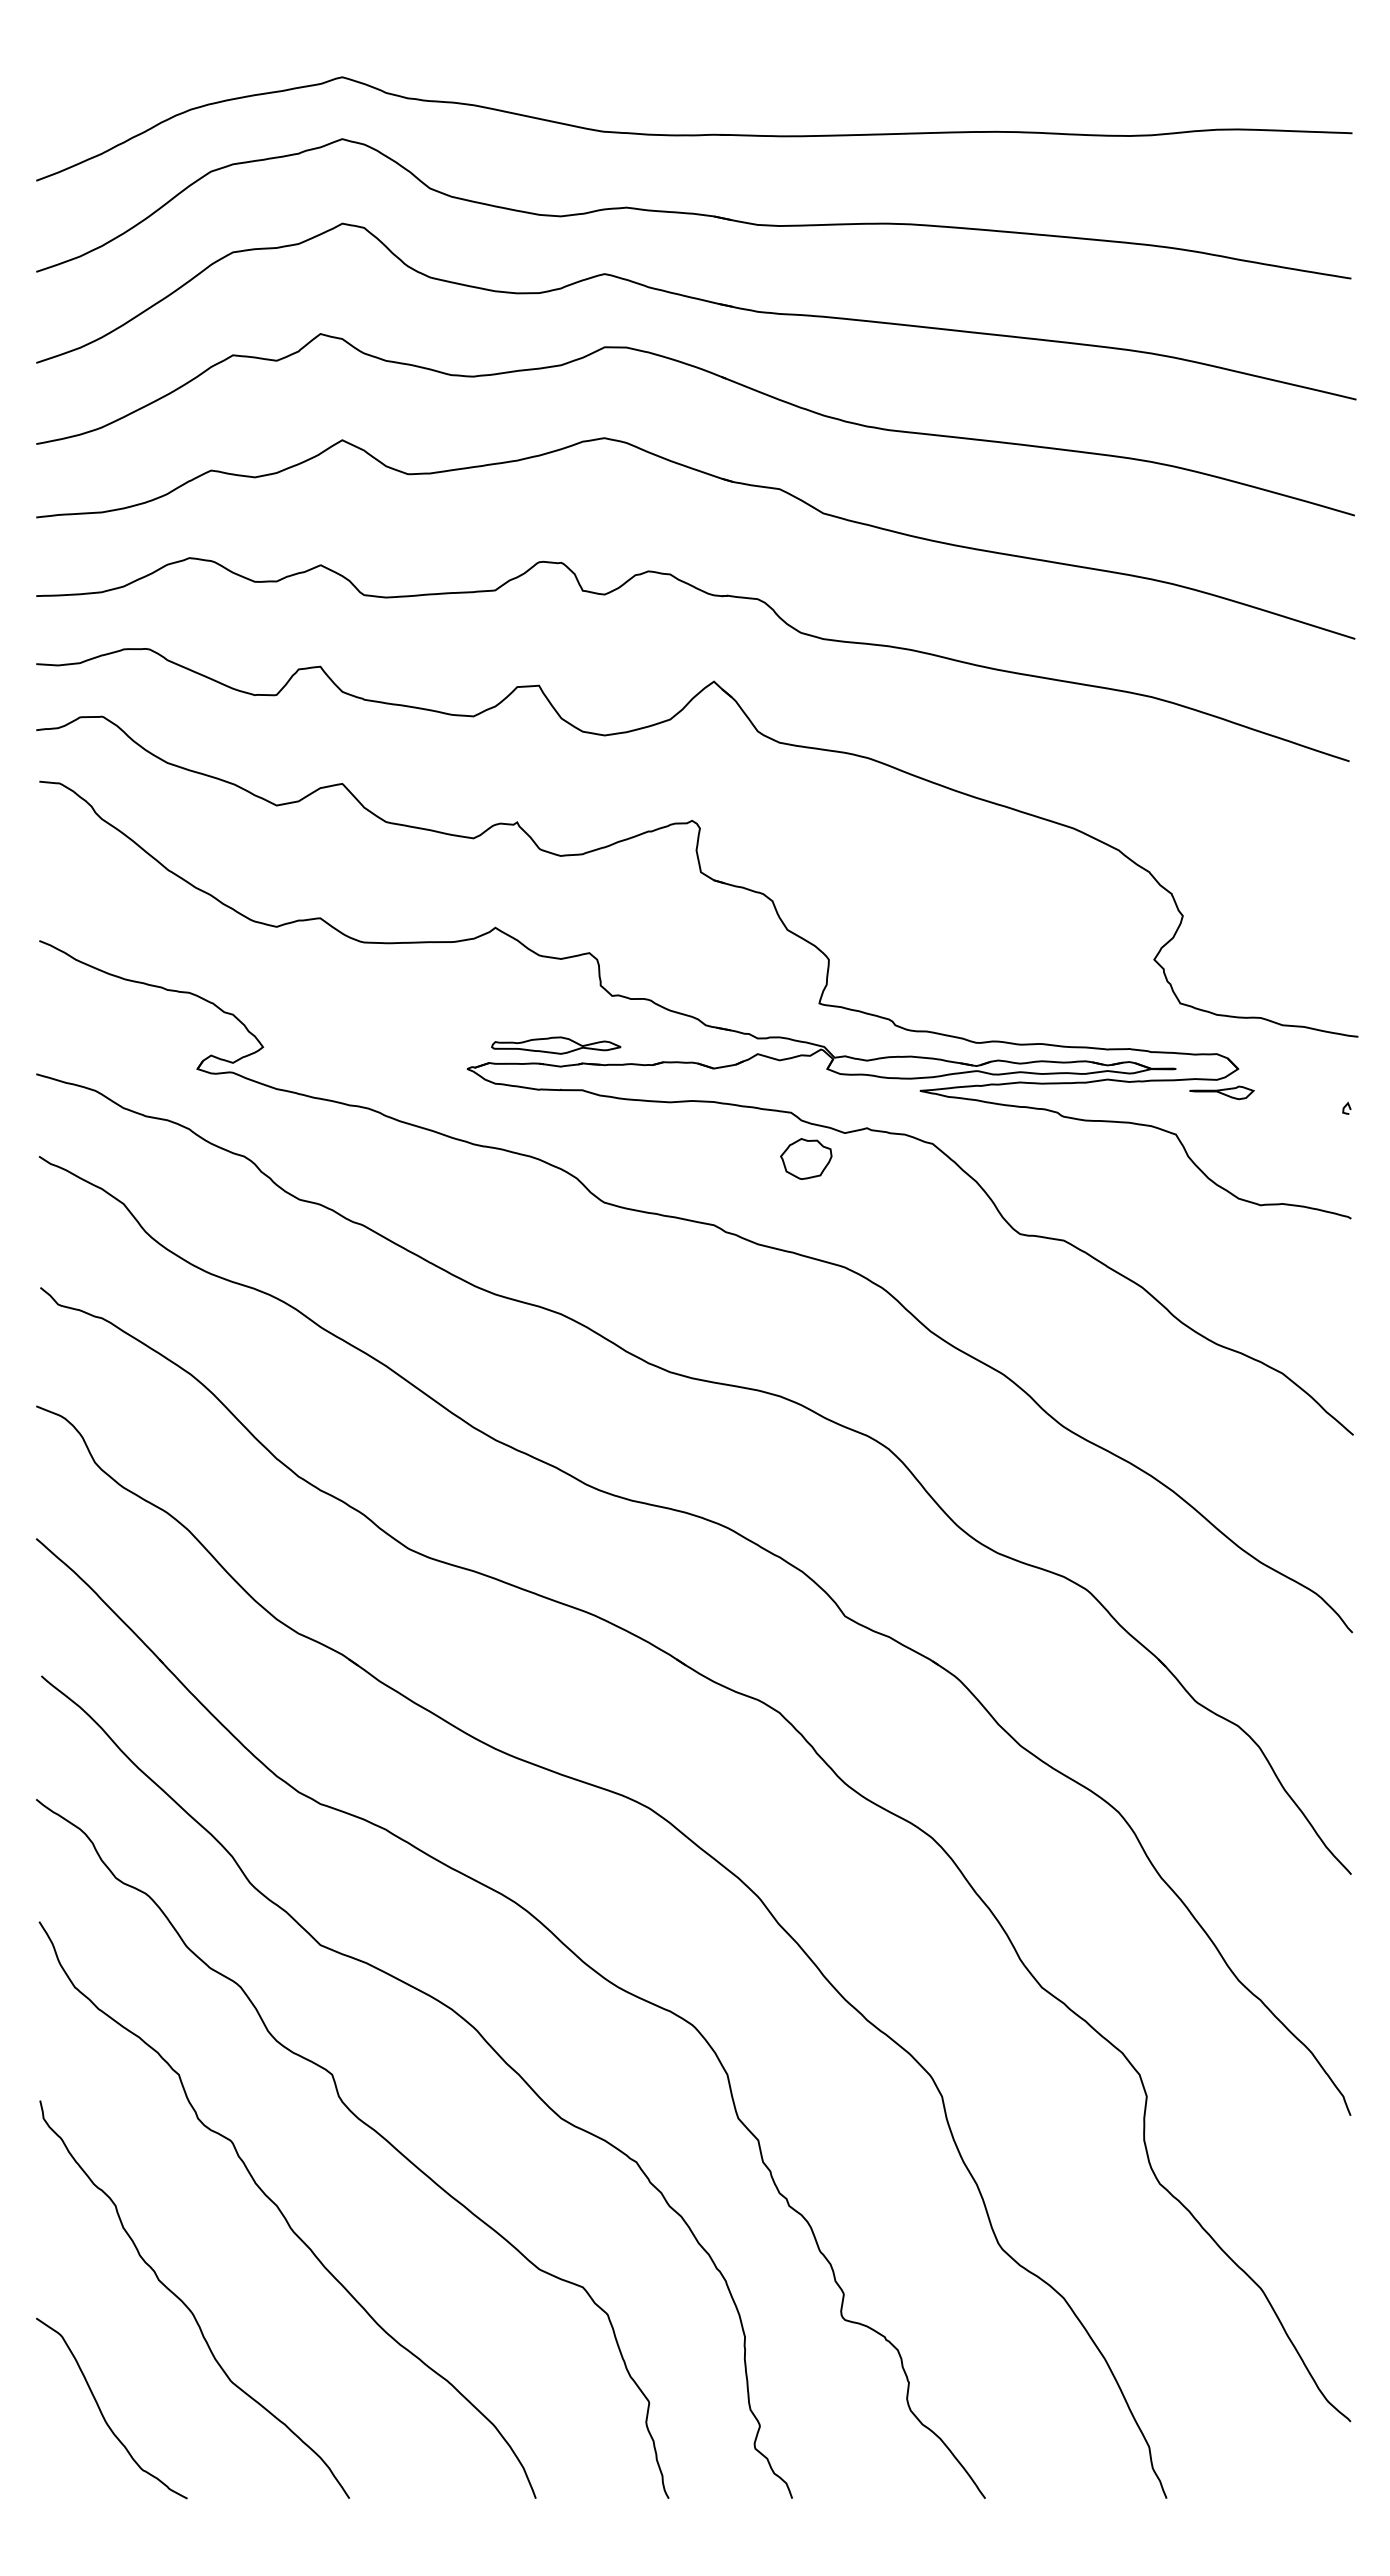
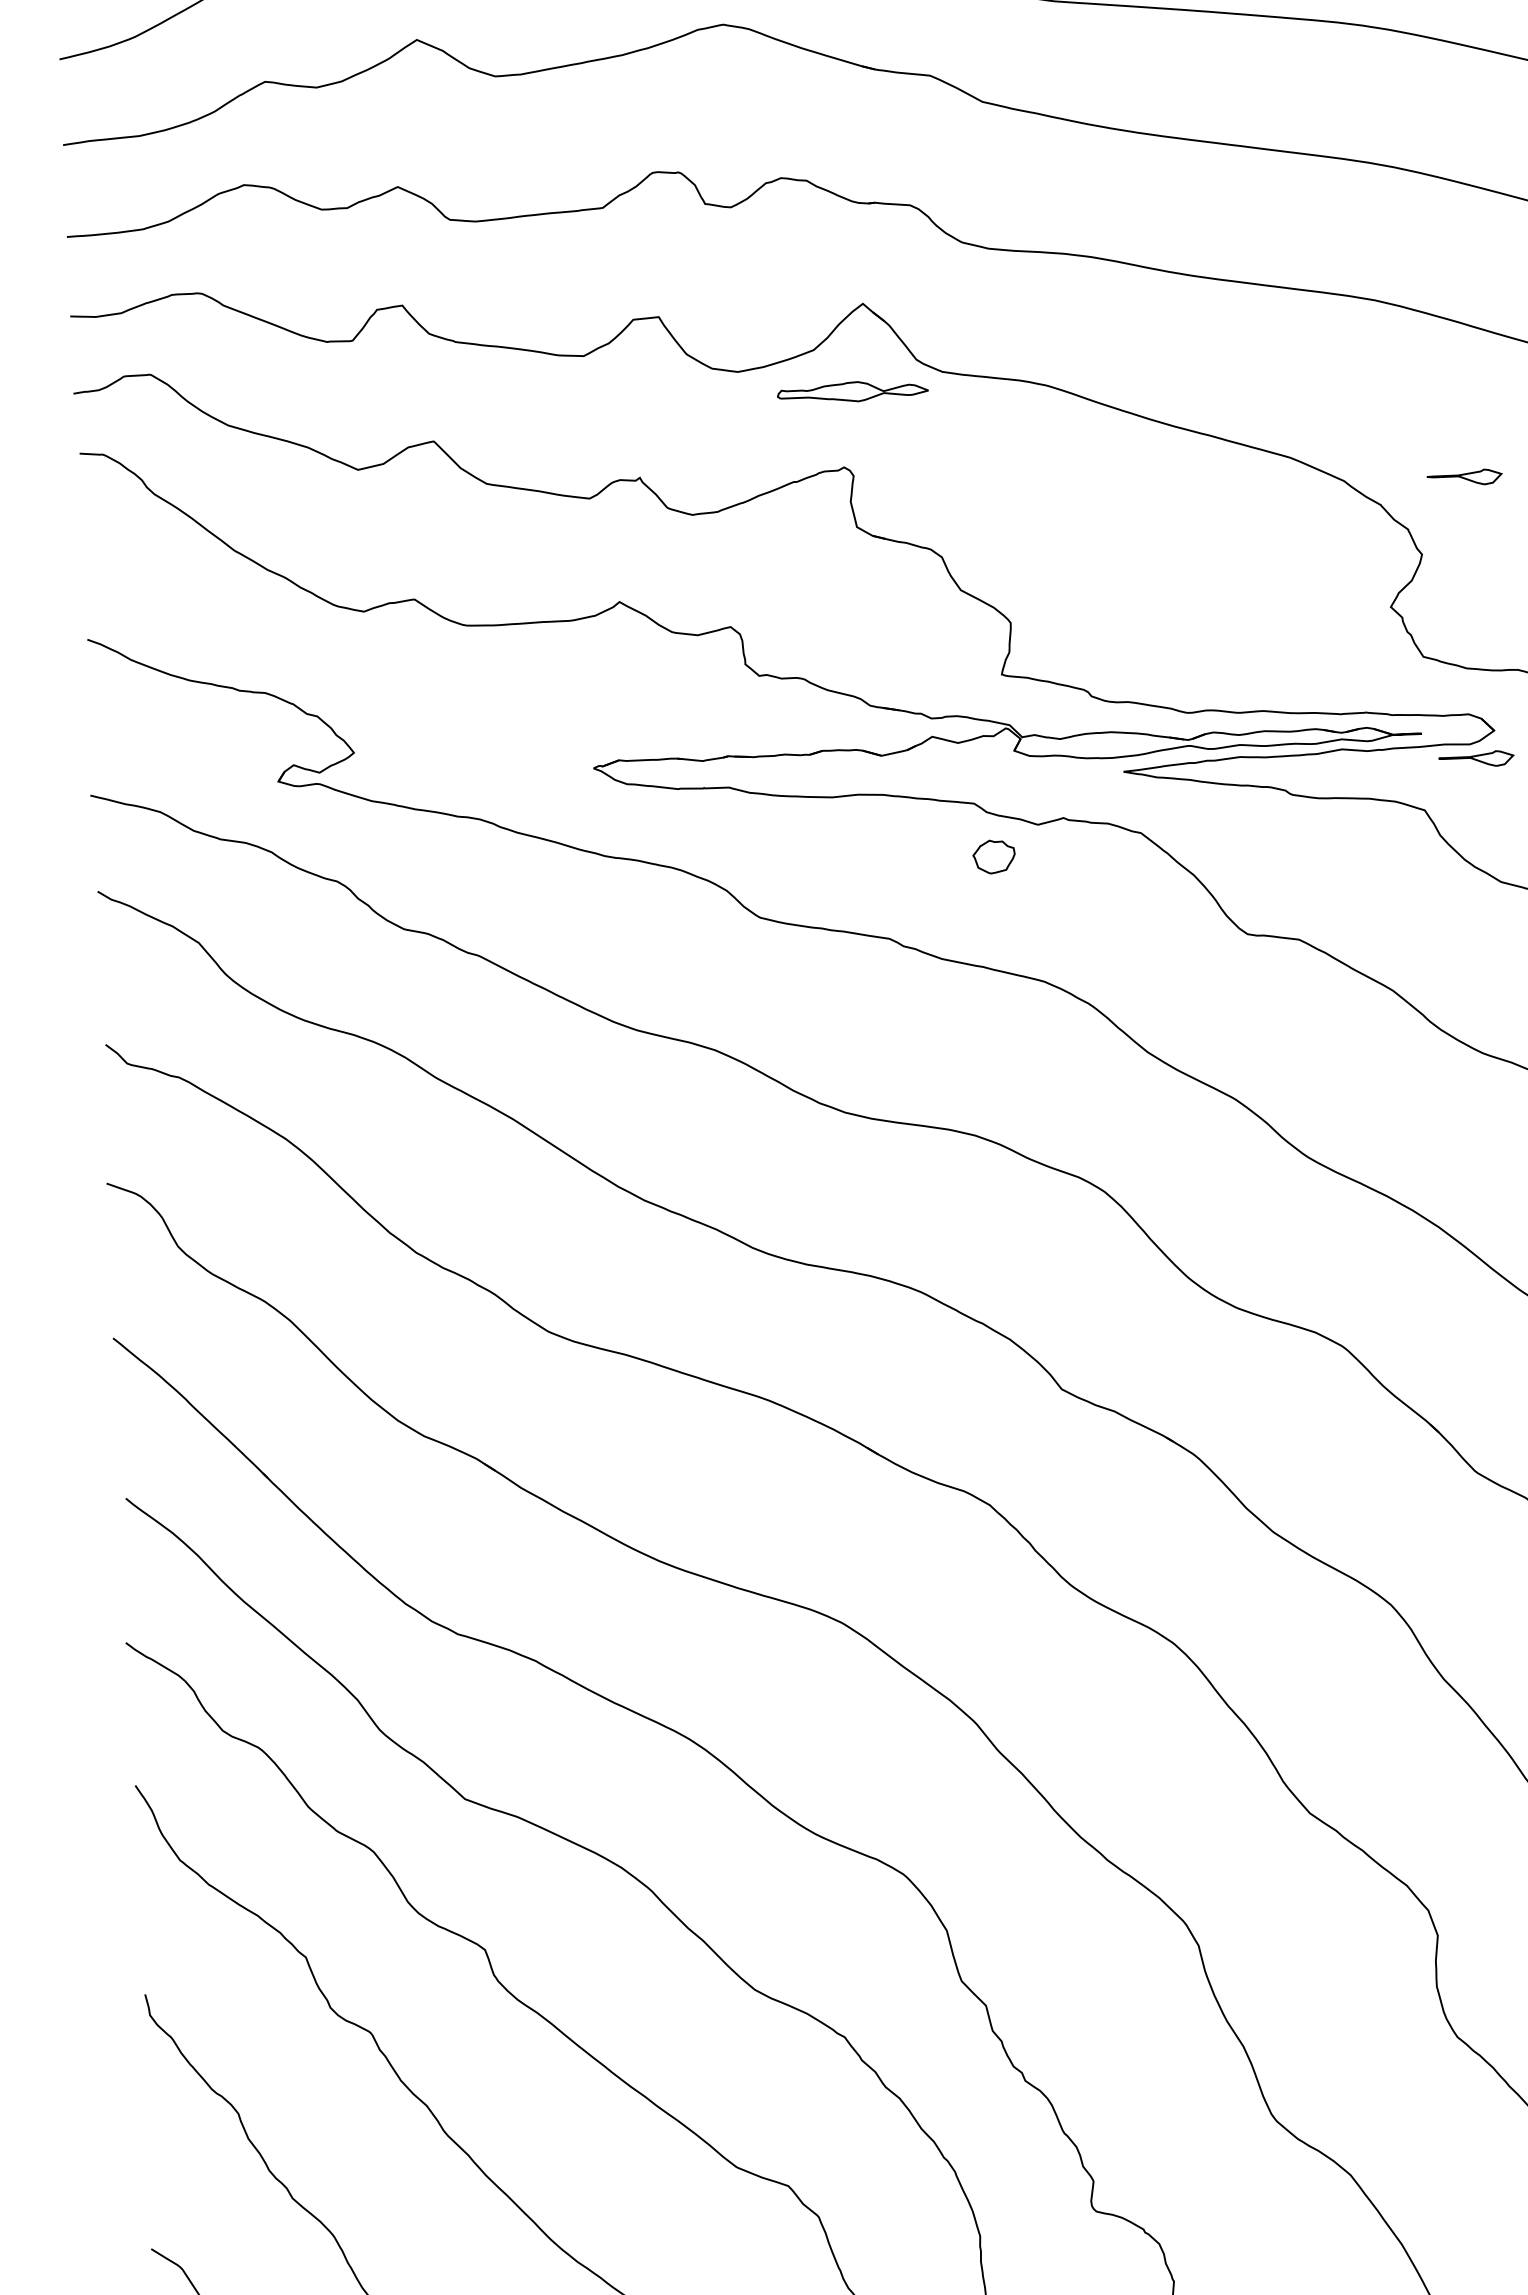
part: (1221, 851) -> (1464, 477), added
part: (556, 1045) -> (853, 391), moved
part: (806, 1158) -> (994, 856), size x0.7

